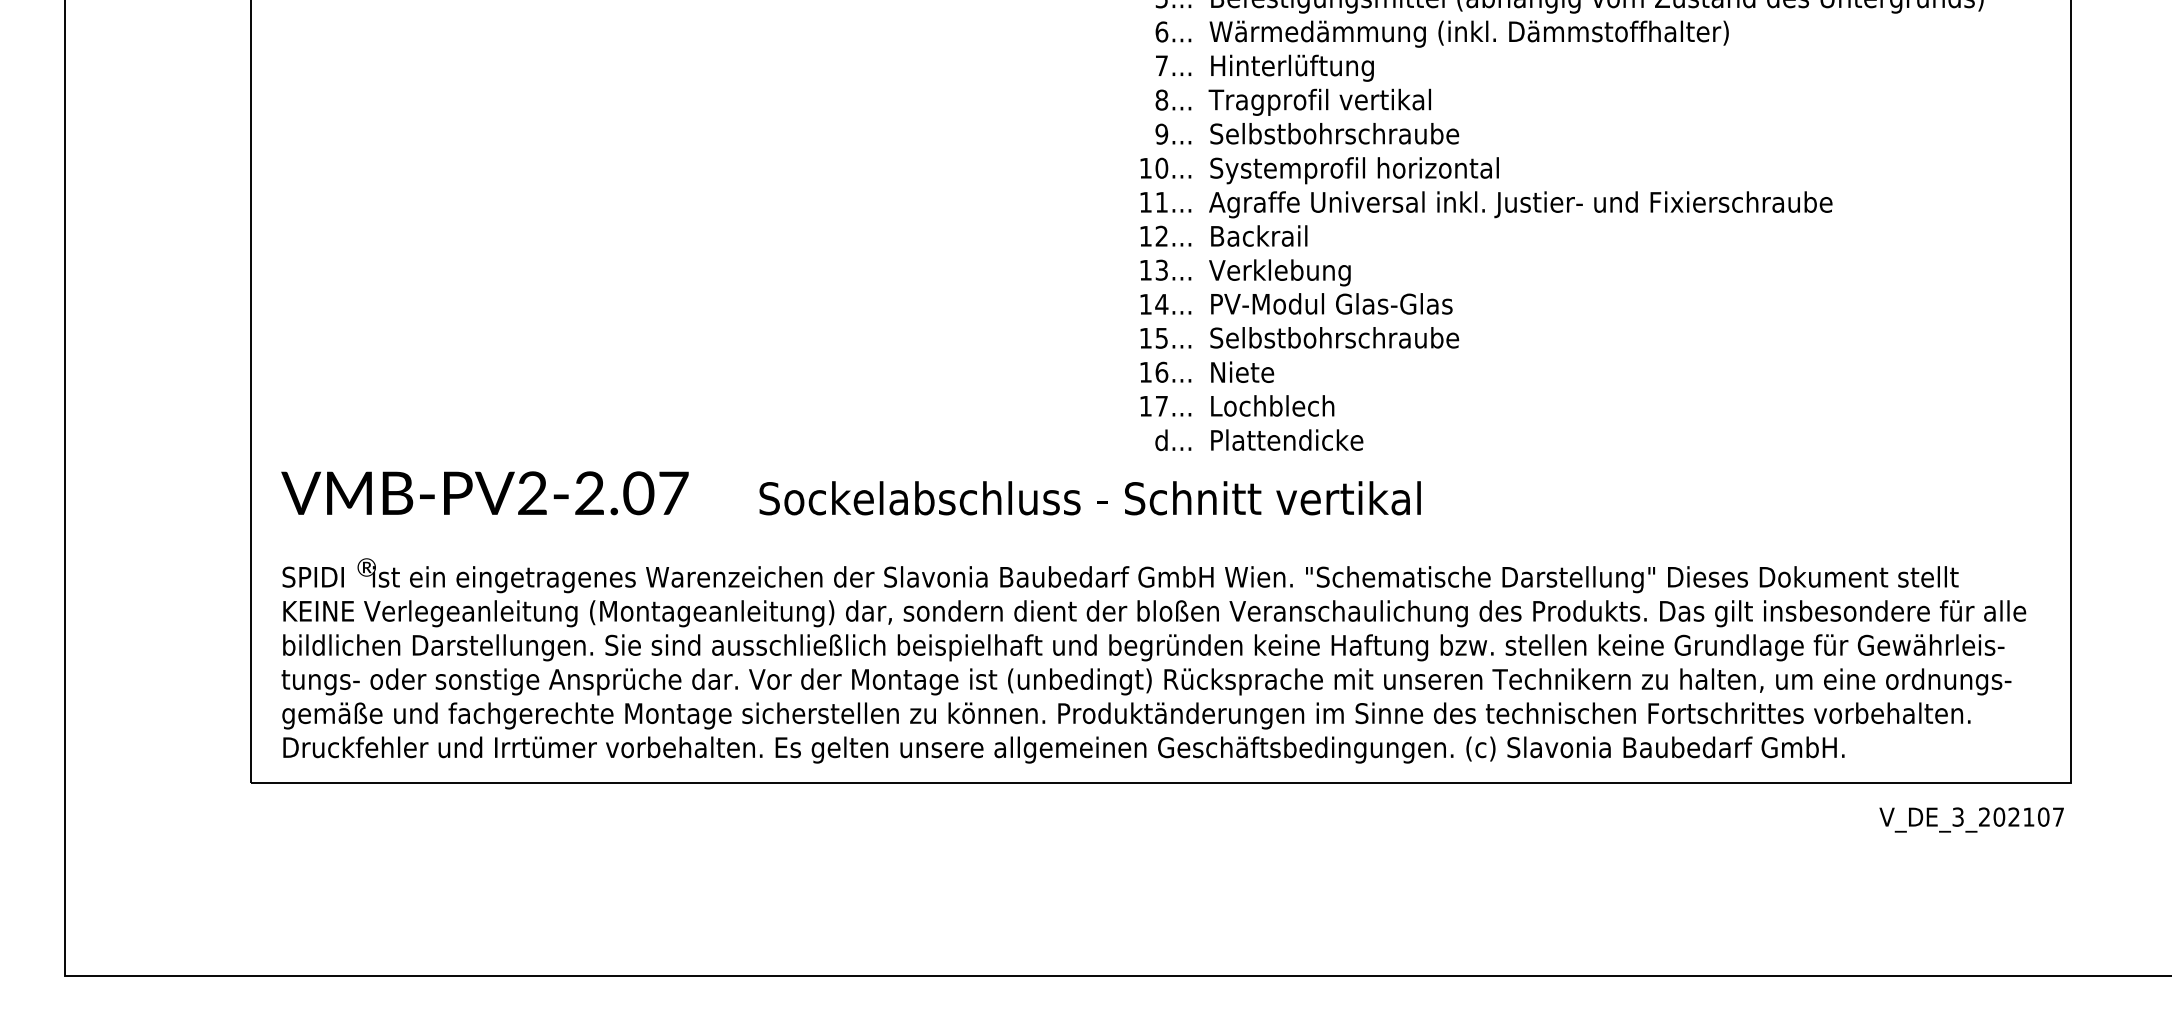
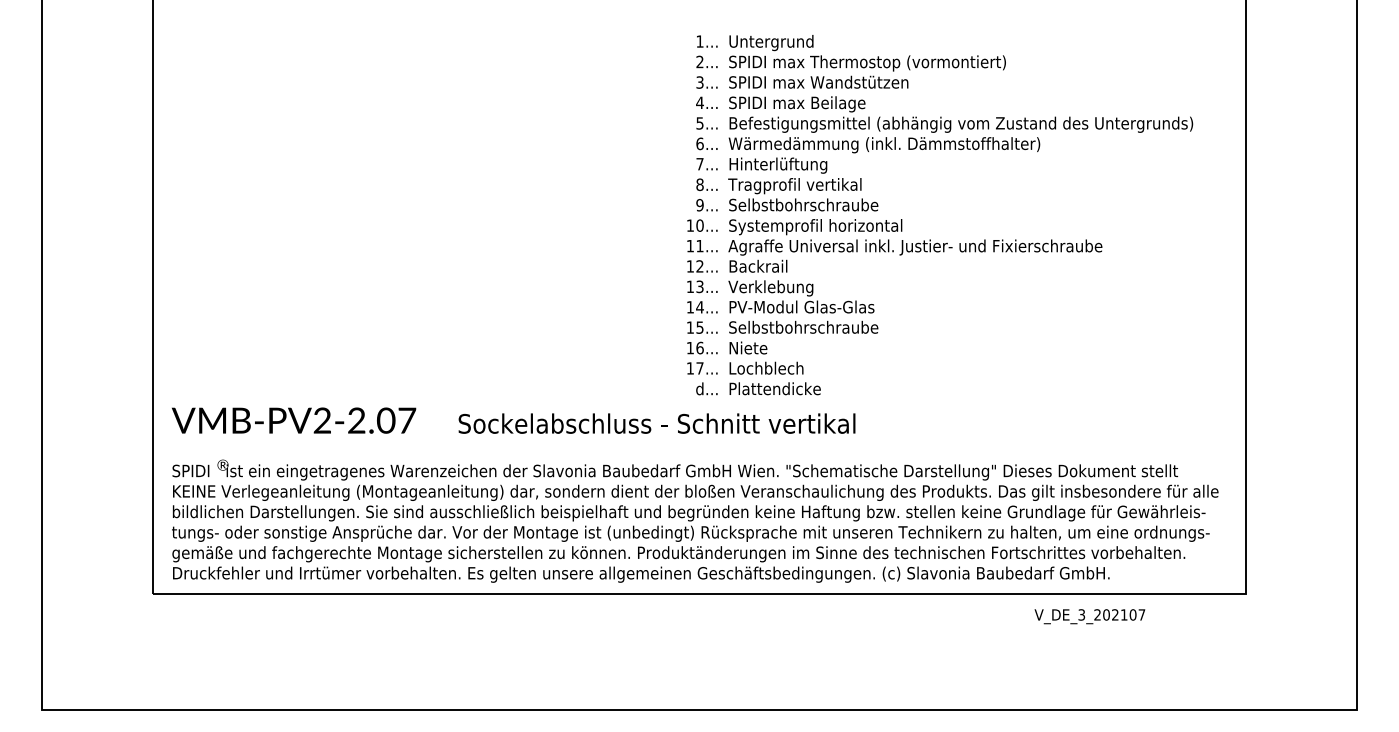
text: (1971, 819) -> (1089, 616), moved

